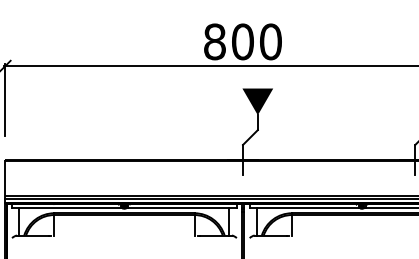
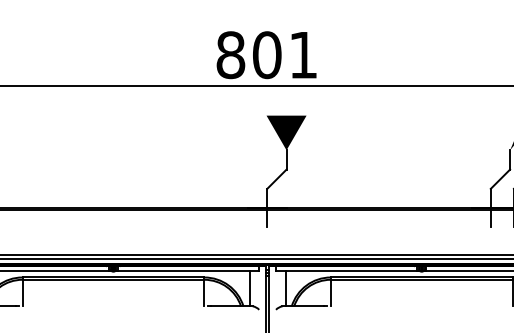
text: (270, 41) -> (302, 54), 800 -> 801

